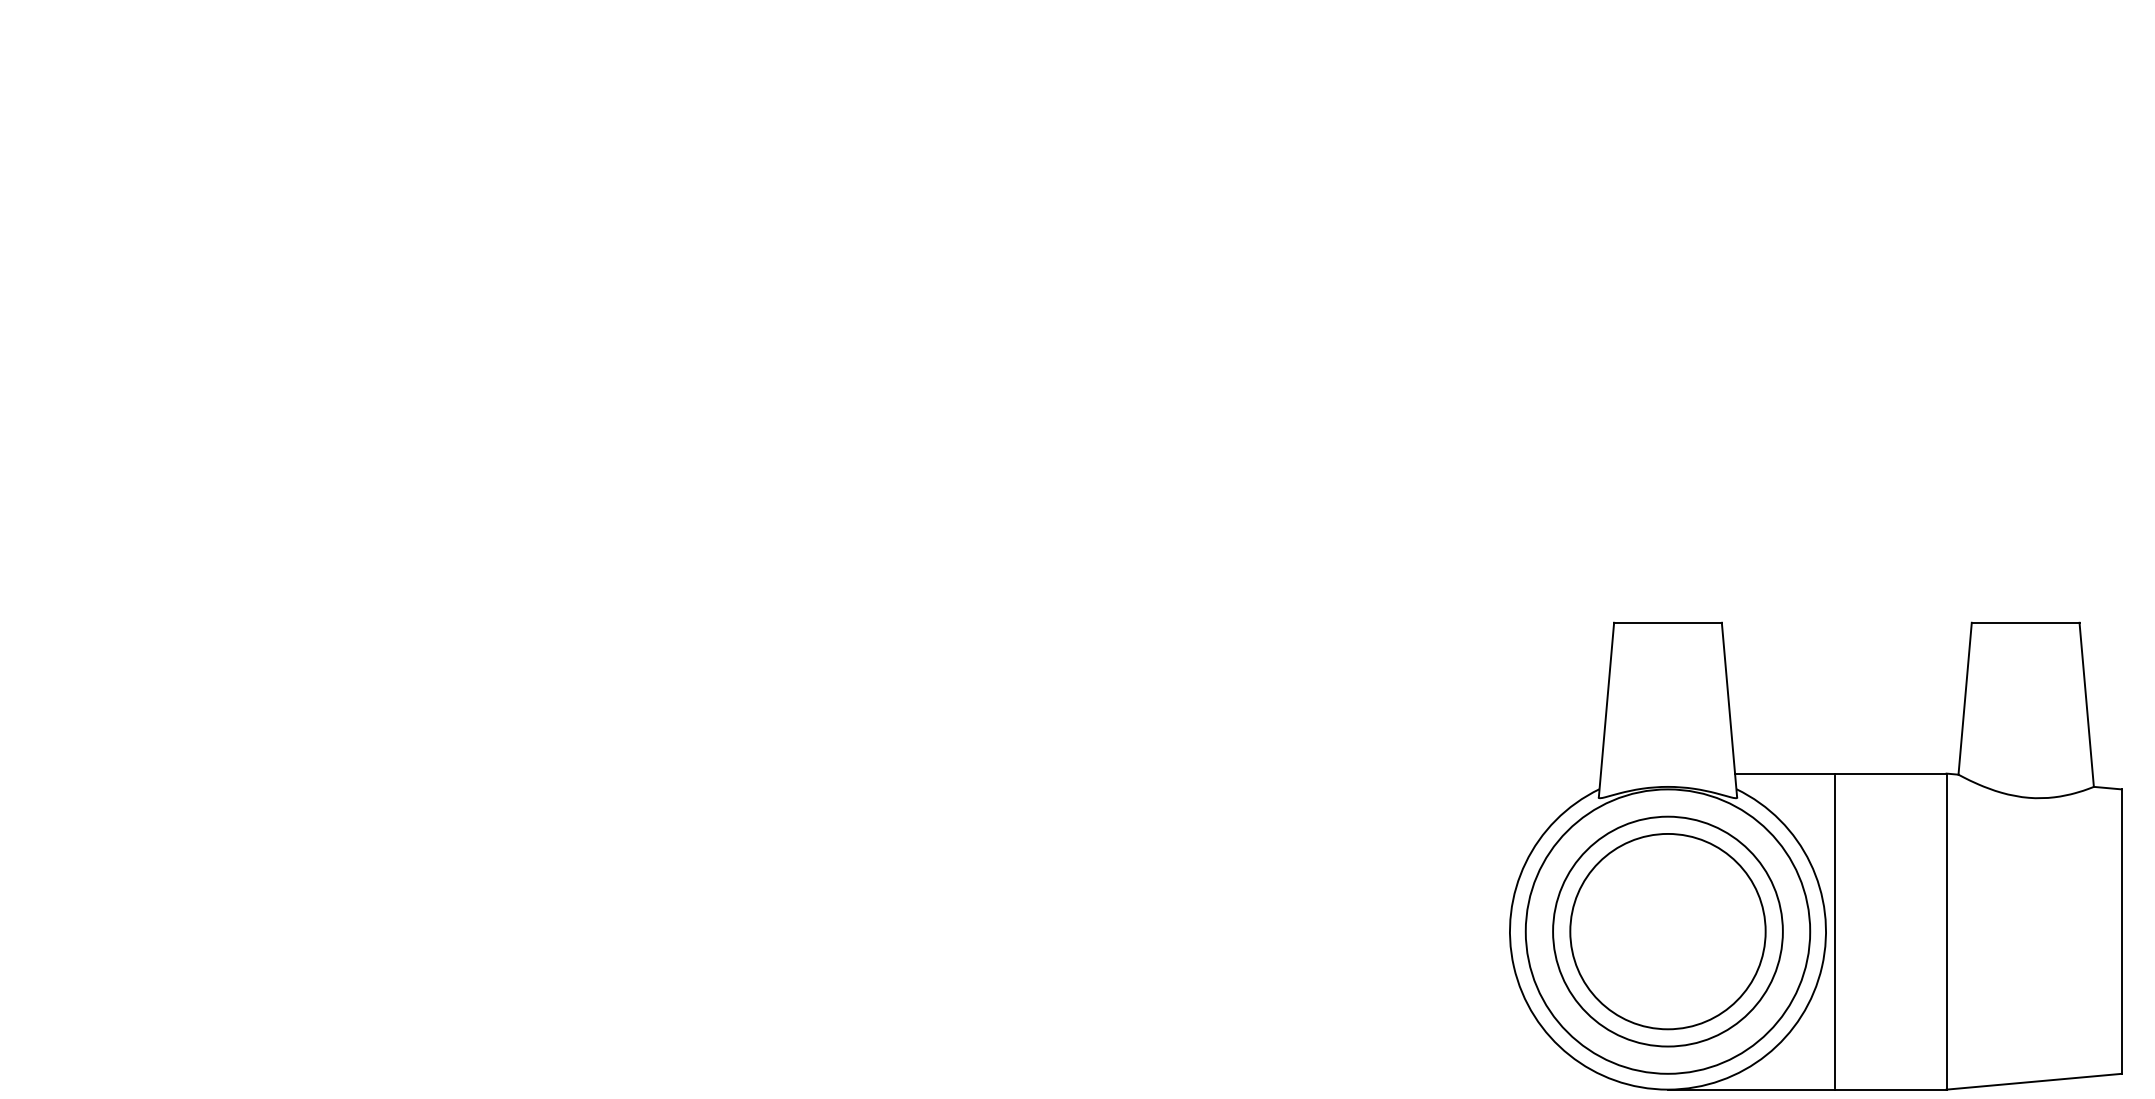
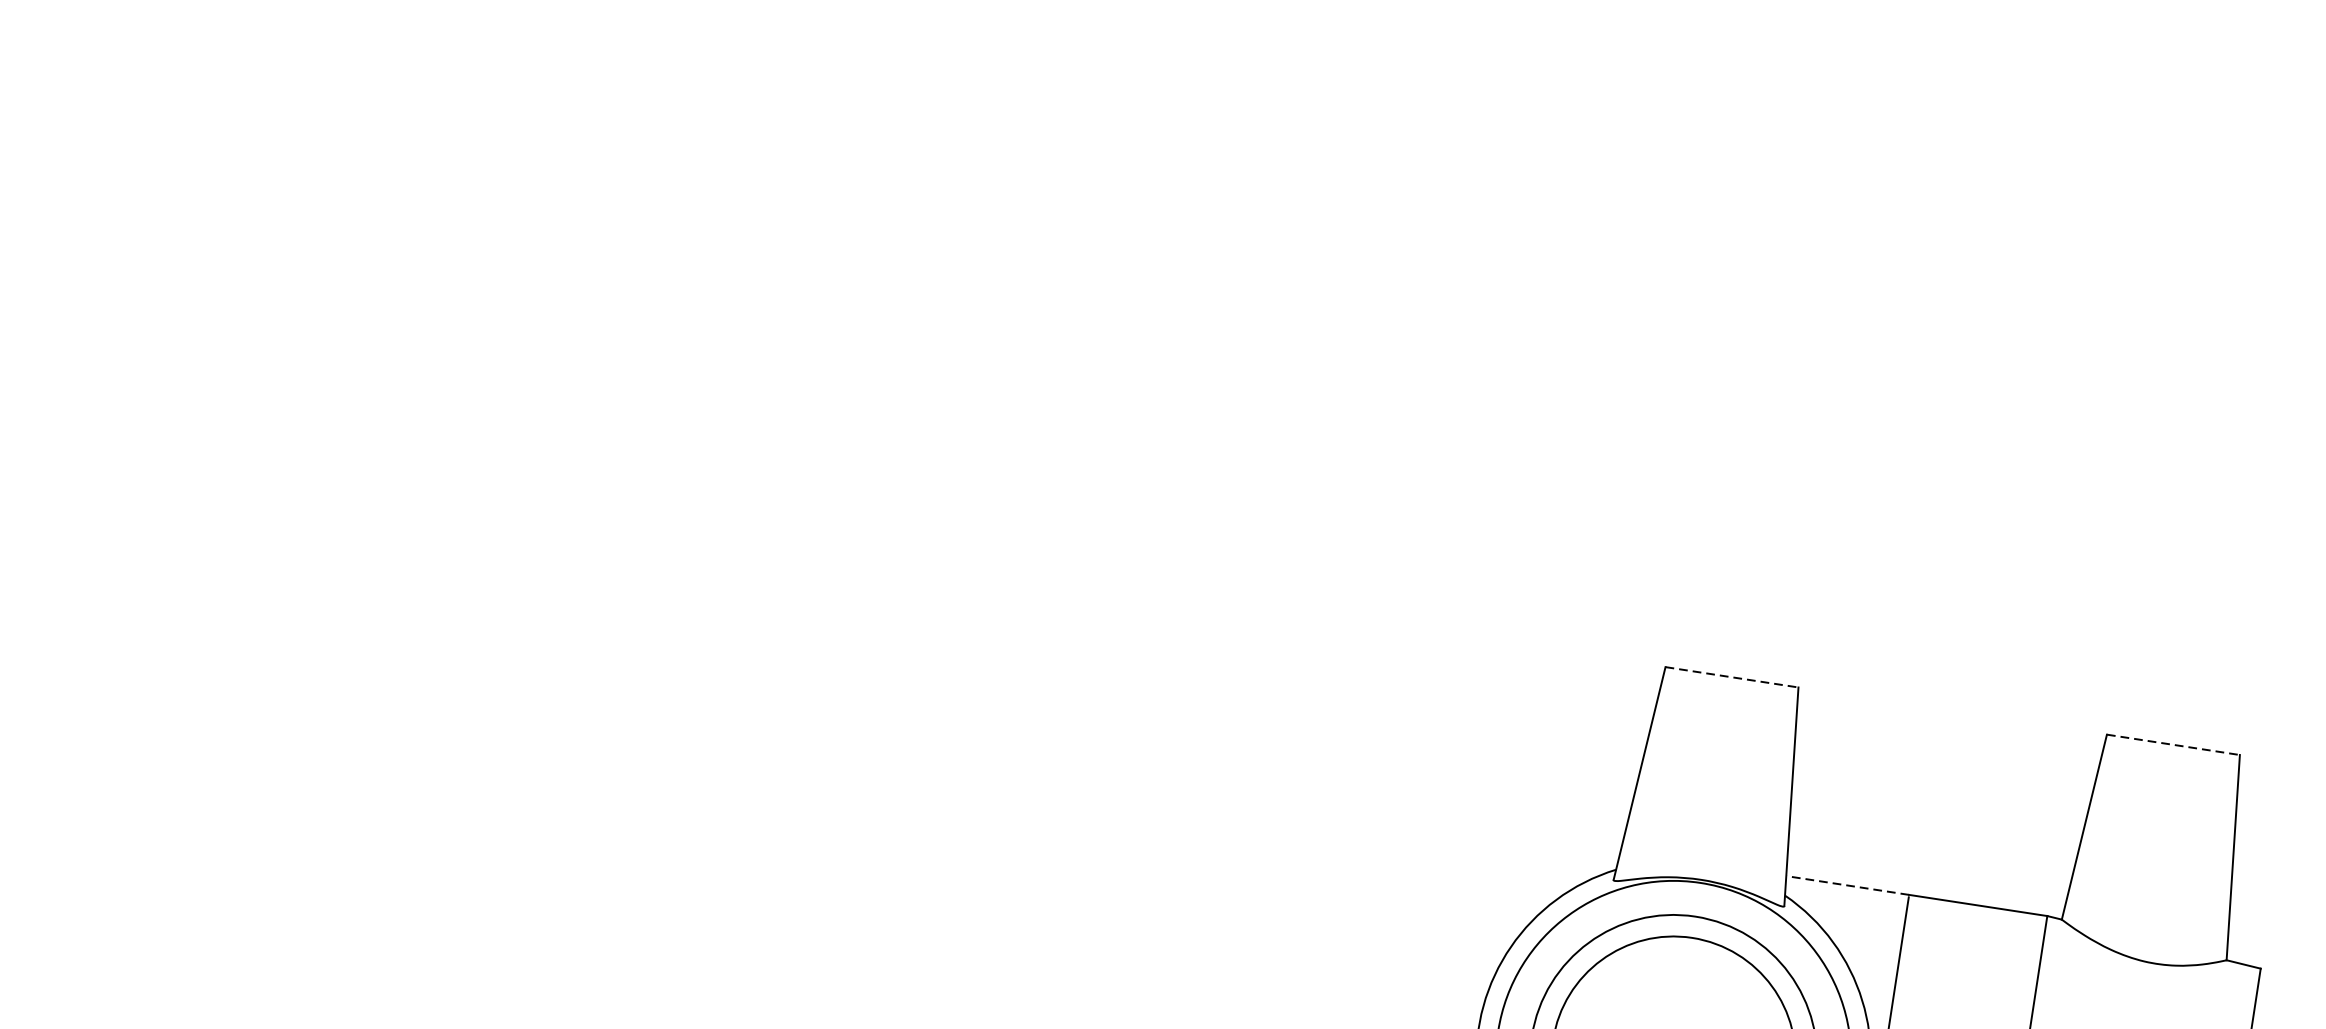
line: (1667, 622) -> (1731, 676), solid -> dashed
line: (2025, 622) -> (2173, 744), solid -> dashed
line: (1784, 773) -> (1847, 885), solid -> dashed

